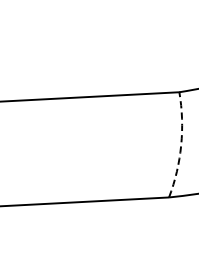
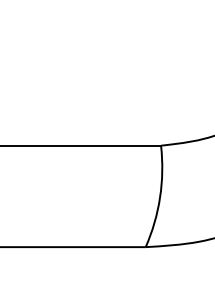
arc: (181, 145) -> (160, 197), dashed -> solid

